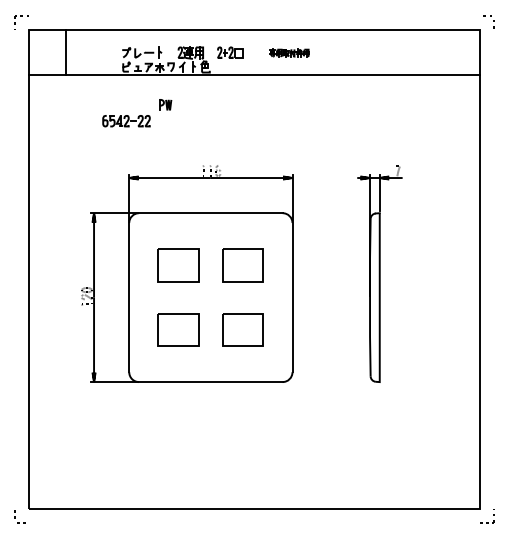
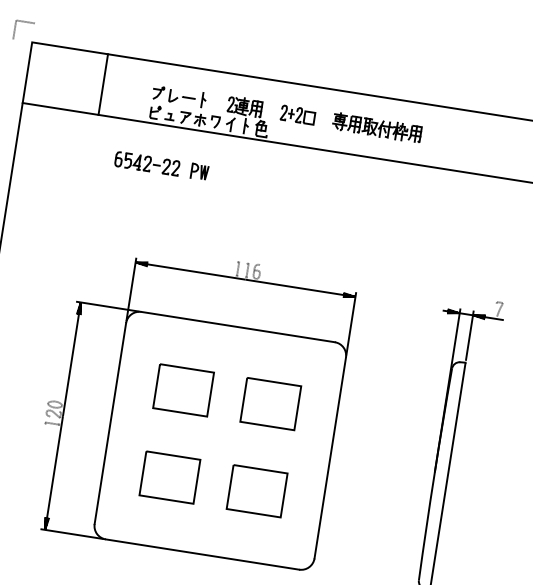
line: (65, 52) -> (103, 84), moved
part: (289, 52) -> (377, 127), size x1.67
part: (126, 121) -> (147, 164), moved

